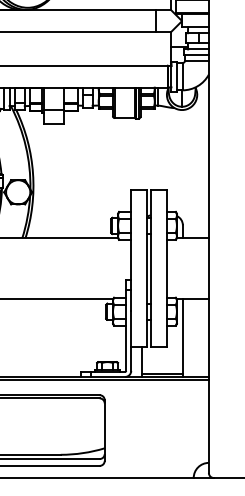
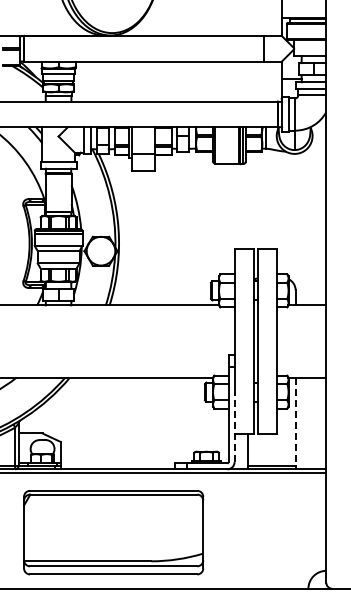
line: (182, 337) -> (295, 422), solid -> dashed
line: (131, 340) -> (234, 426), solid -> dashed

